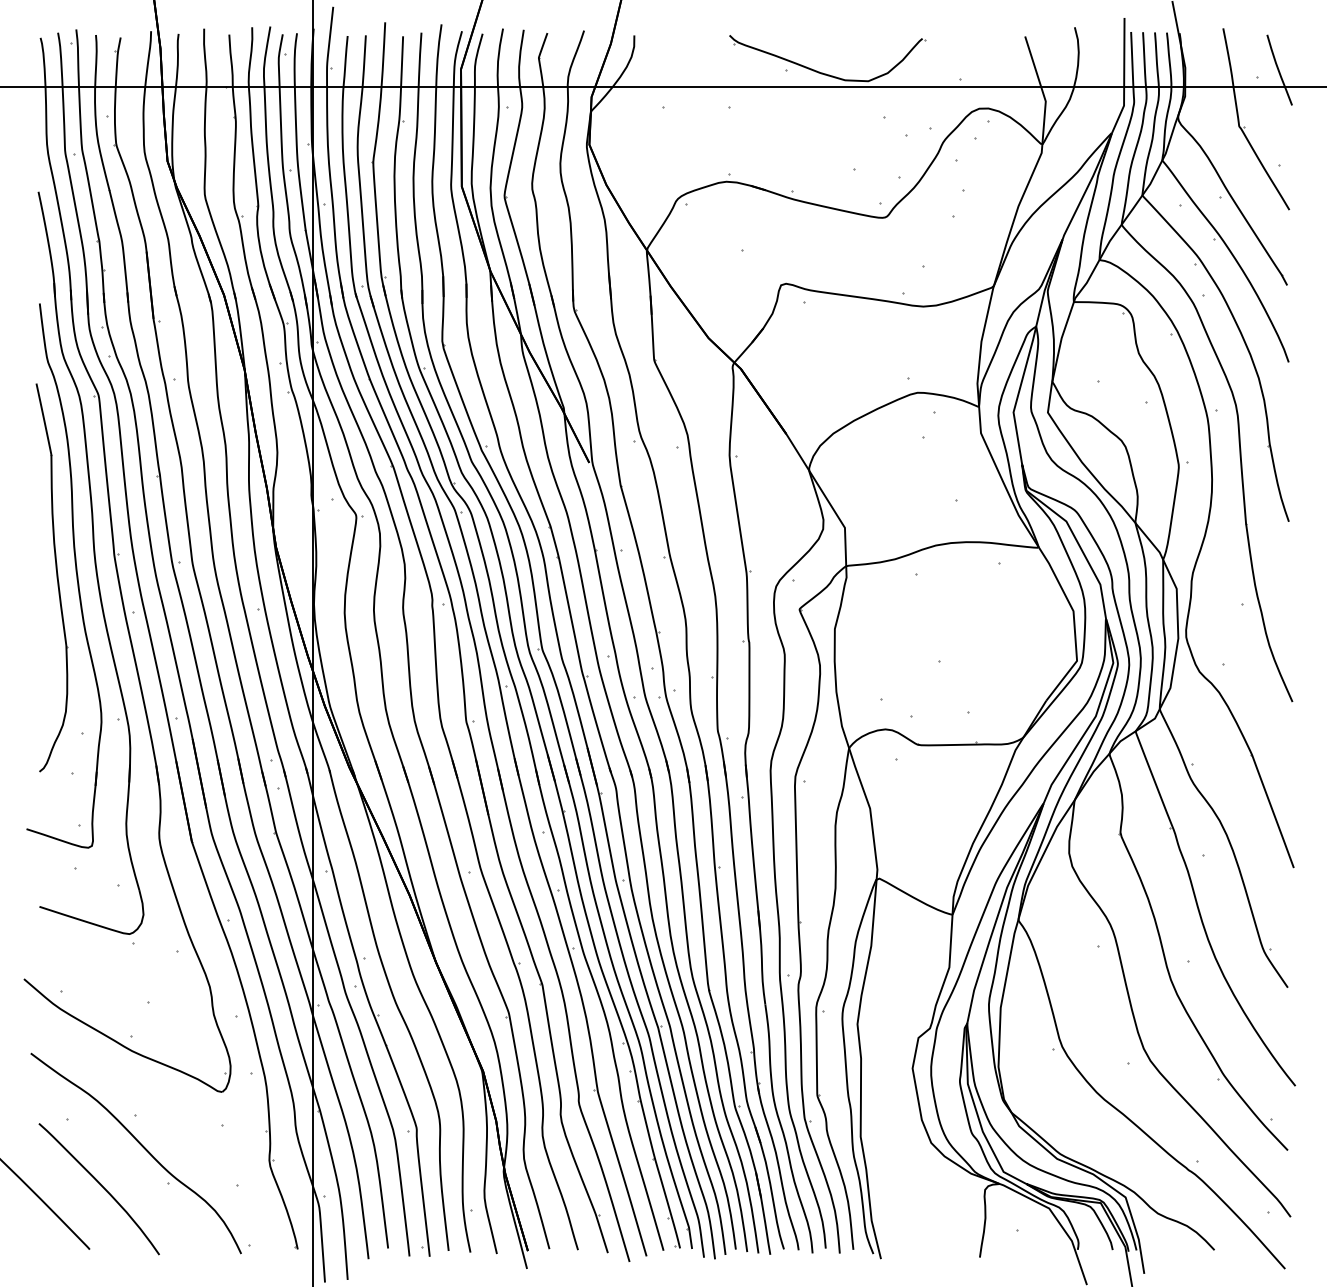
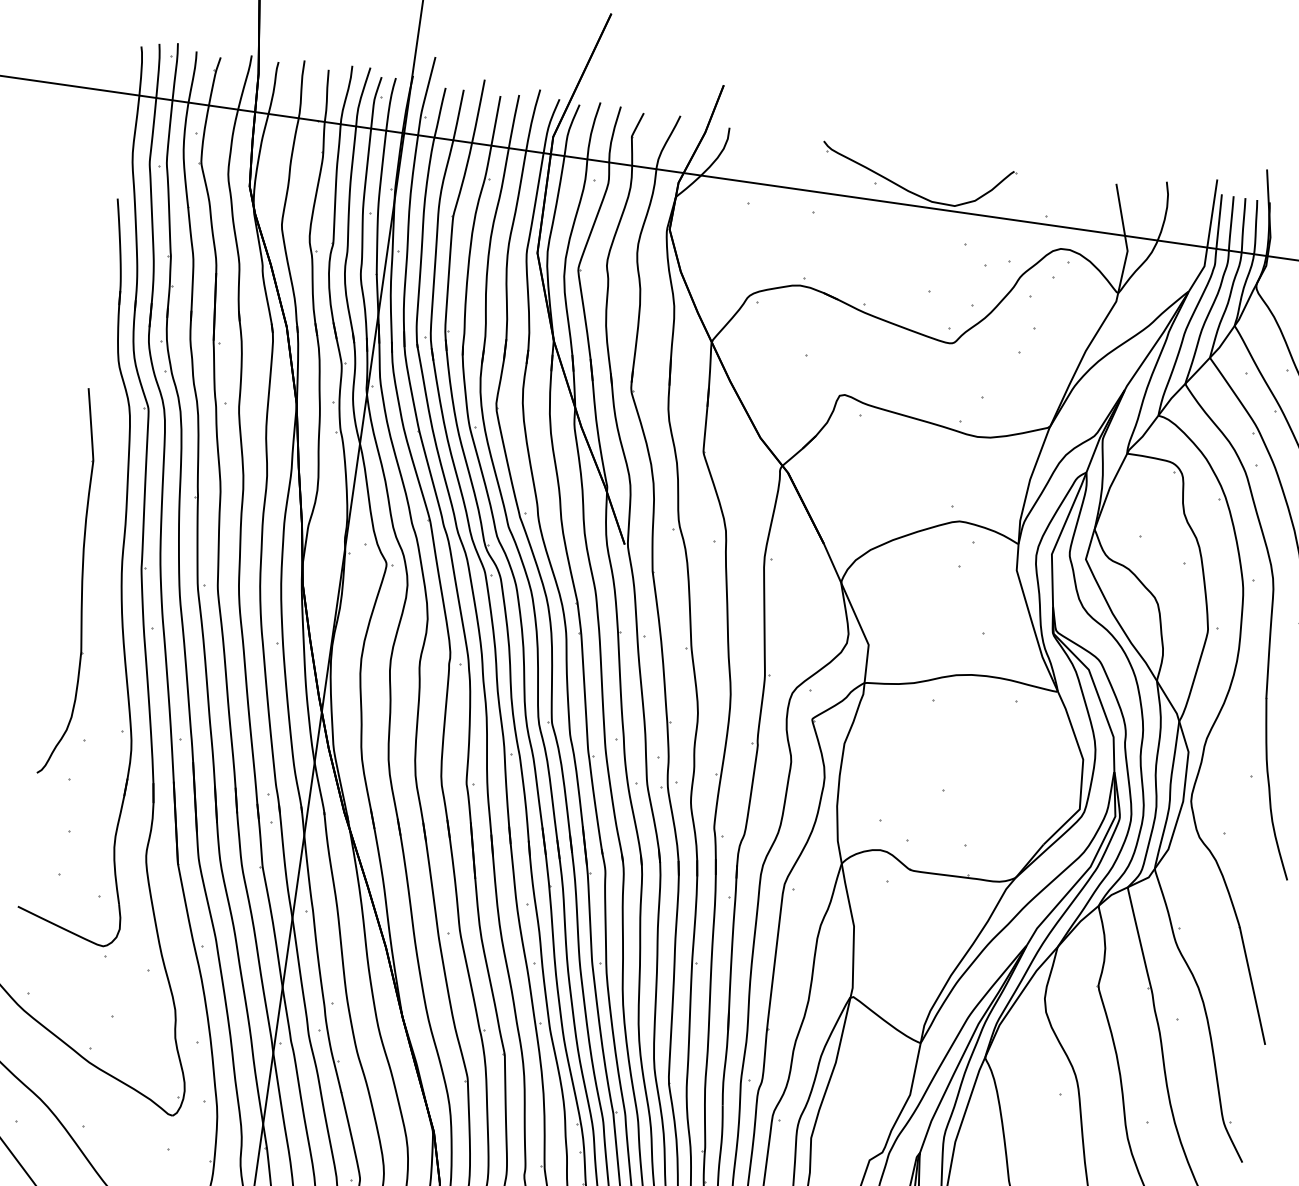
part: (75, 571) -> (100, 579), removed

